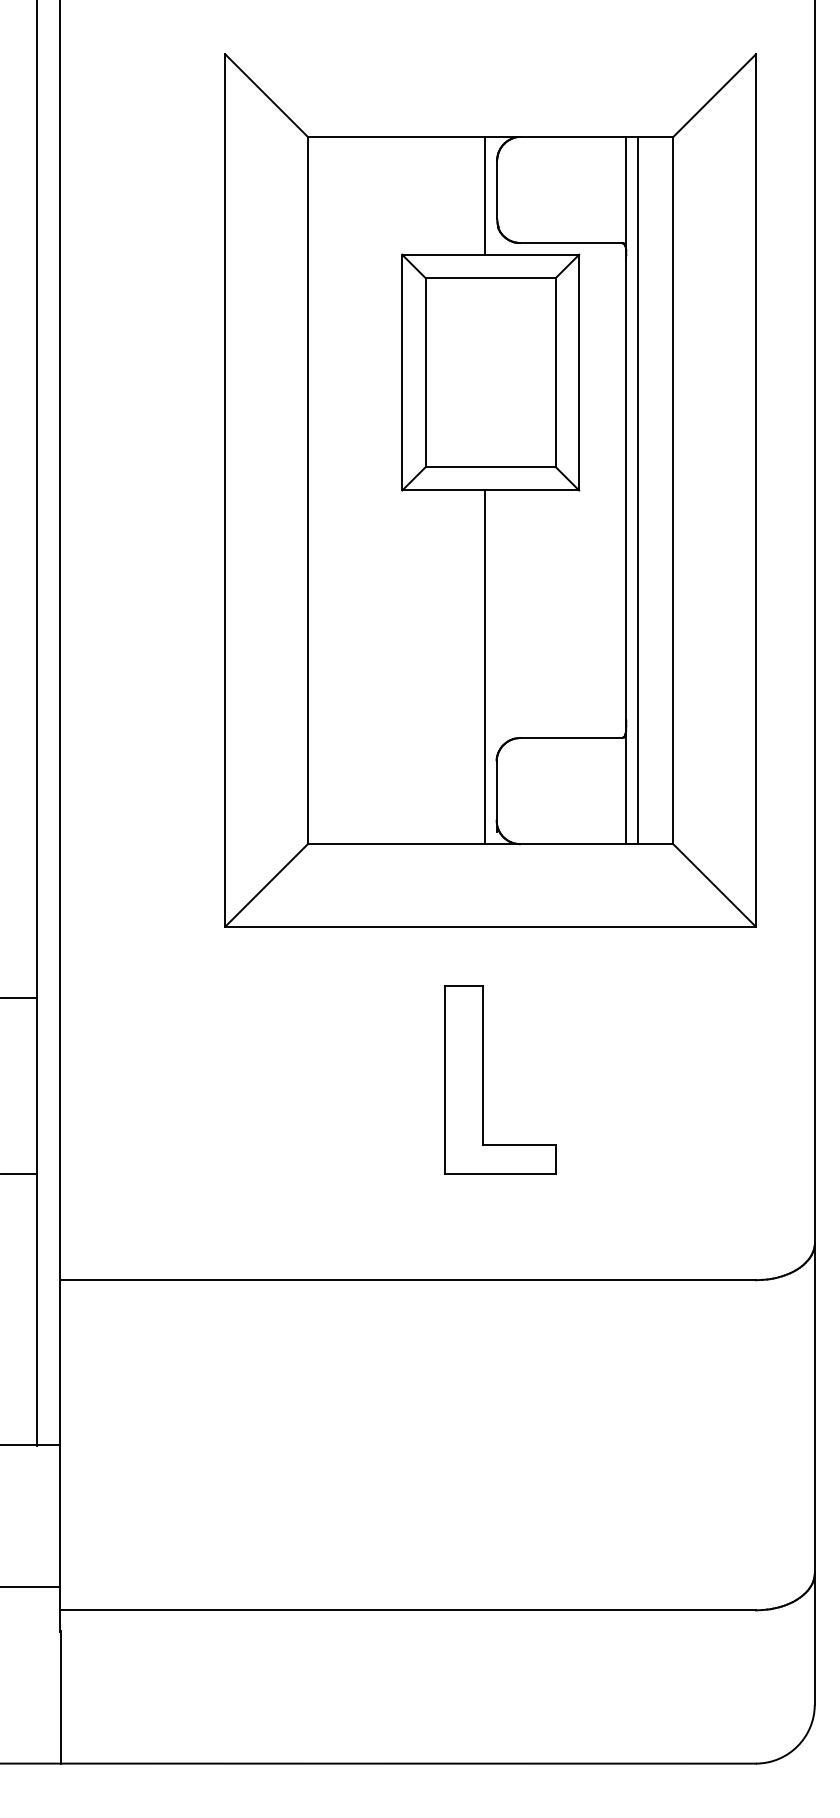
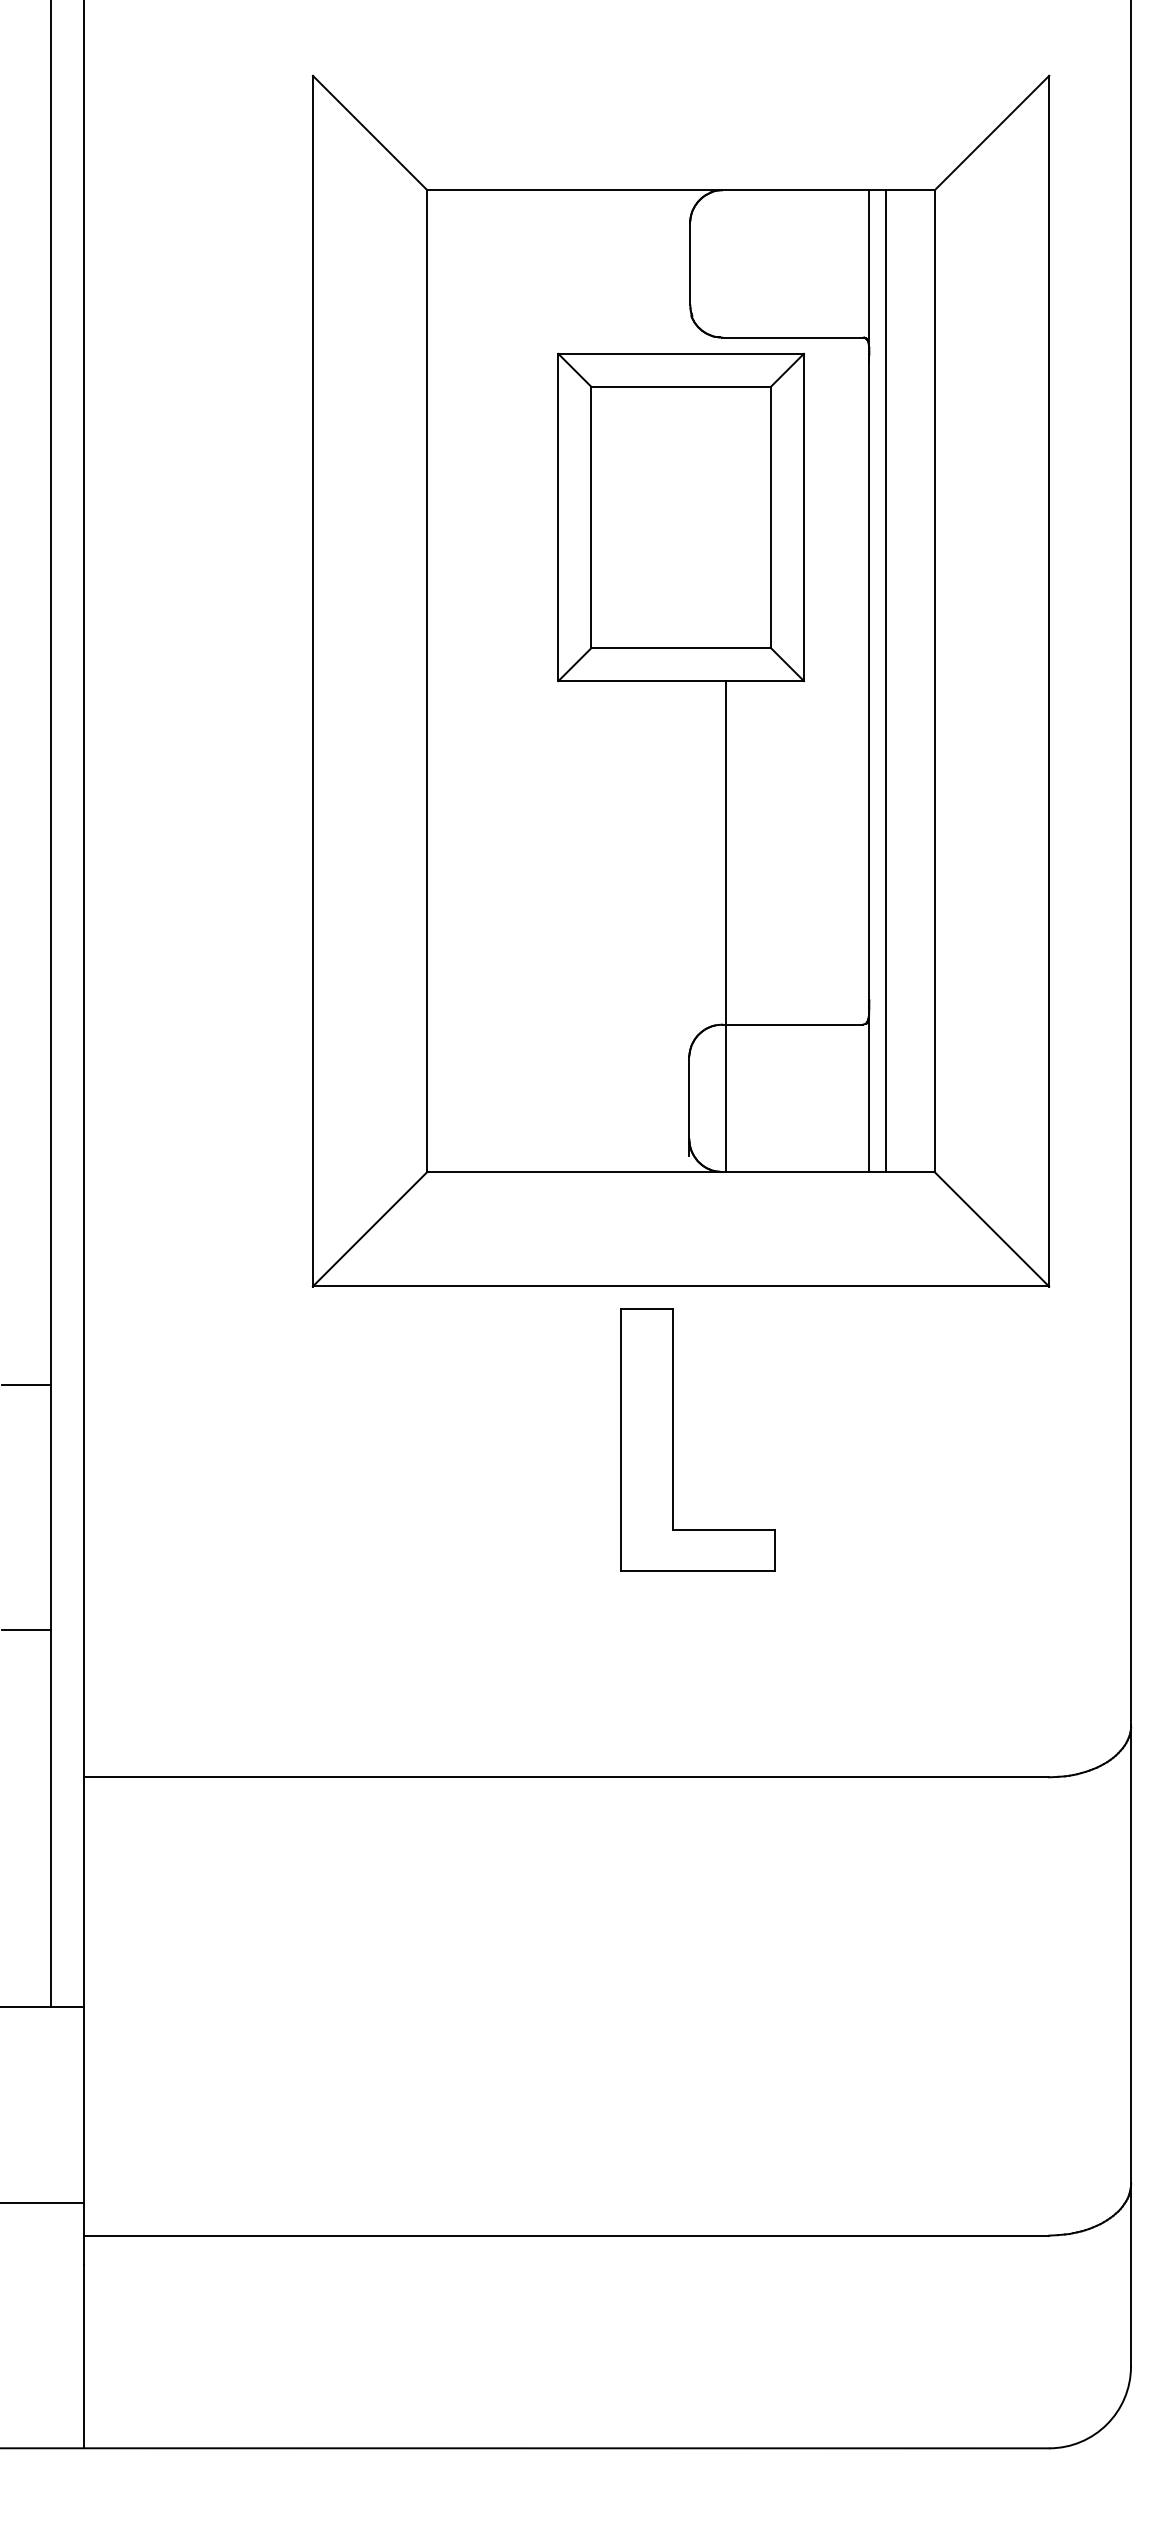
line: (484, 195) -> (672, 271), removed
line: (484, 667) -> (725, 926), moved
part: (483, 1079) -> (673, 1439), moved

